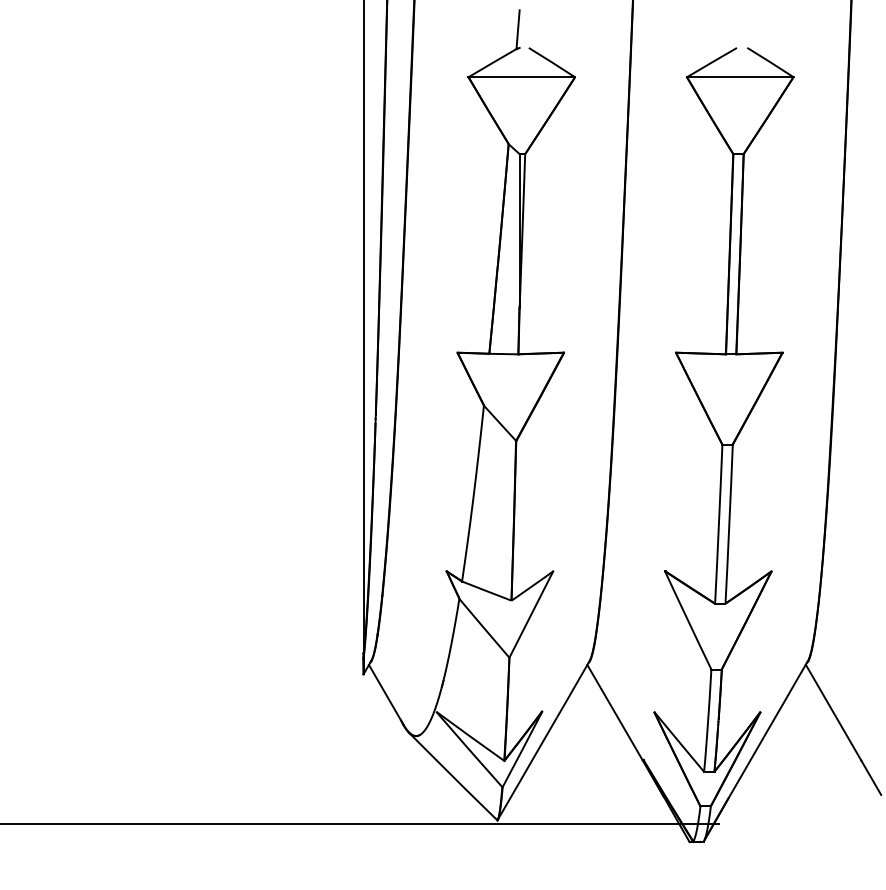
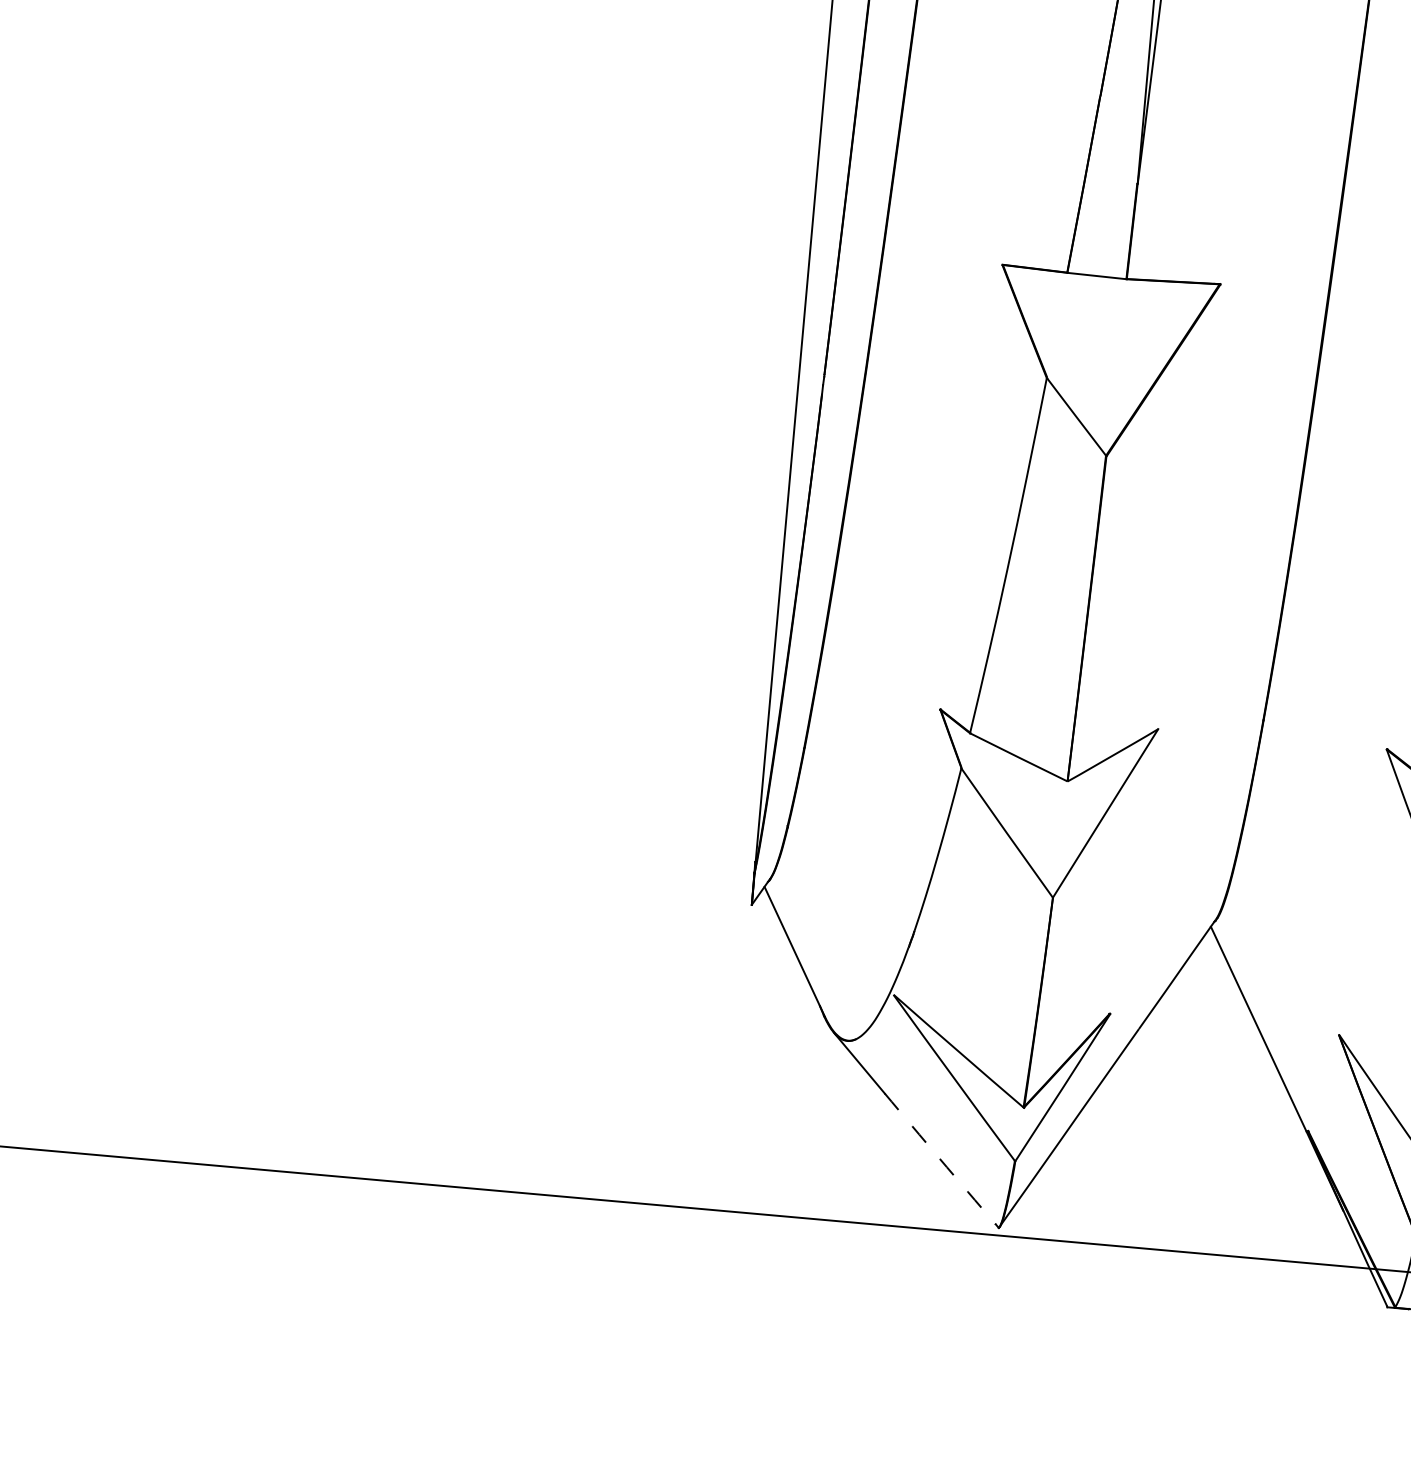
arc: (465, 789) -> (939, 1158), solid -> dashed

